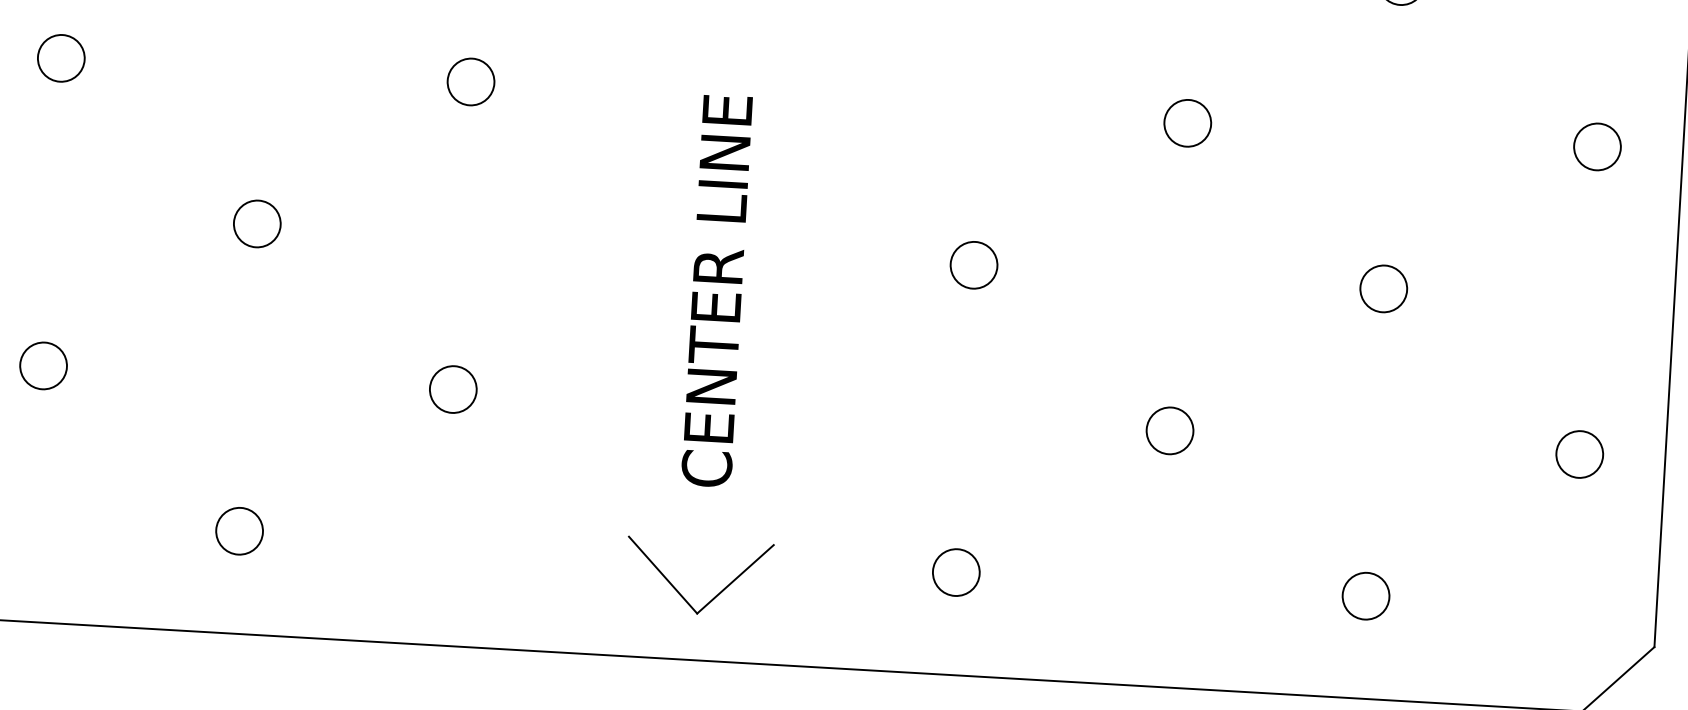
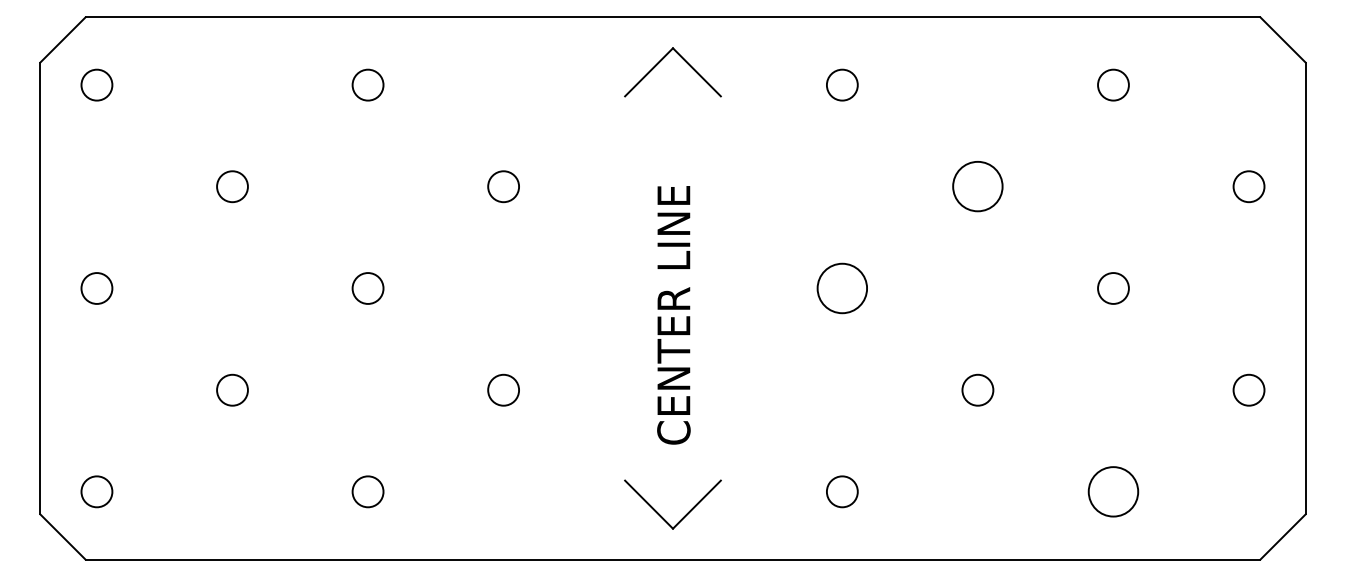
circle: (1187, 122) -> (977, 186), size x1.6
circle: (972, 265) -> (841, 288), size x1.6
circle: (1366, 595) -> (1113, 491), size x1.6

